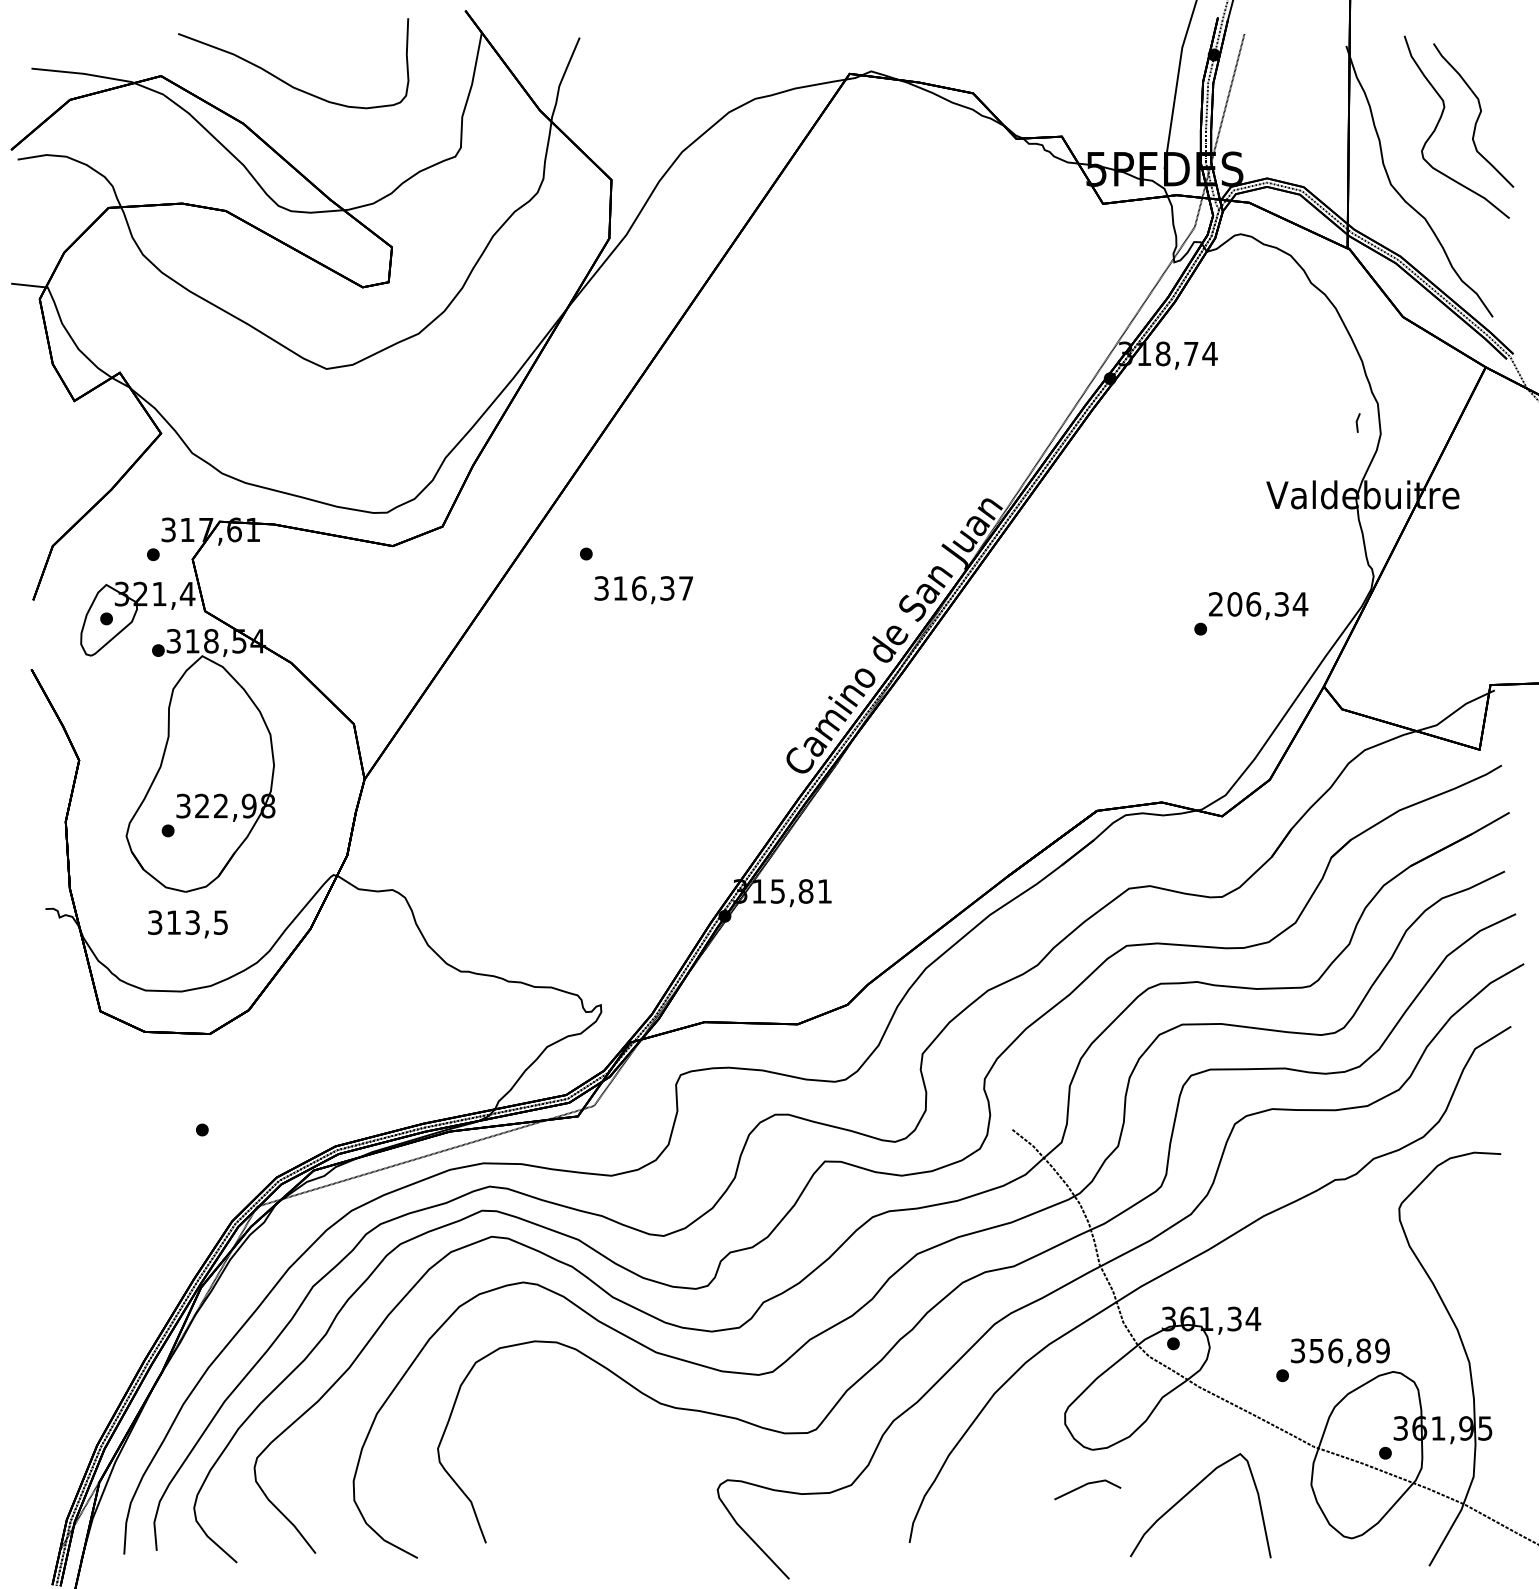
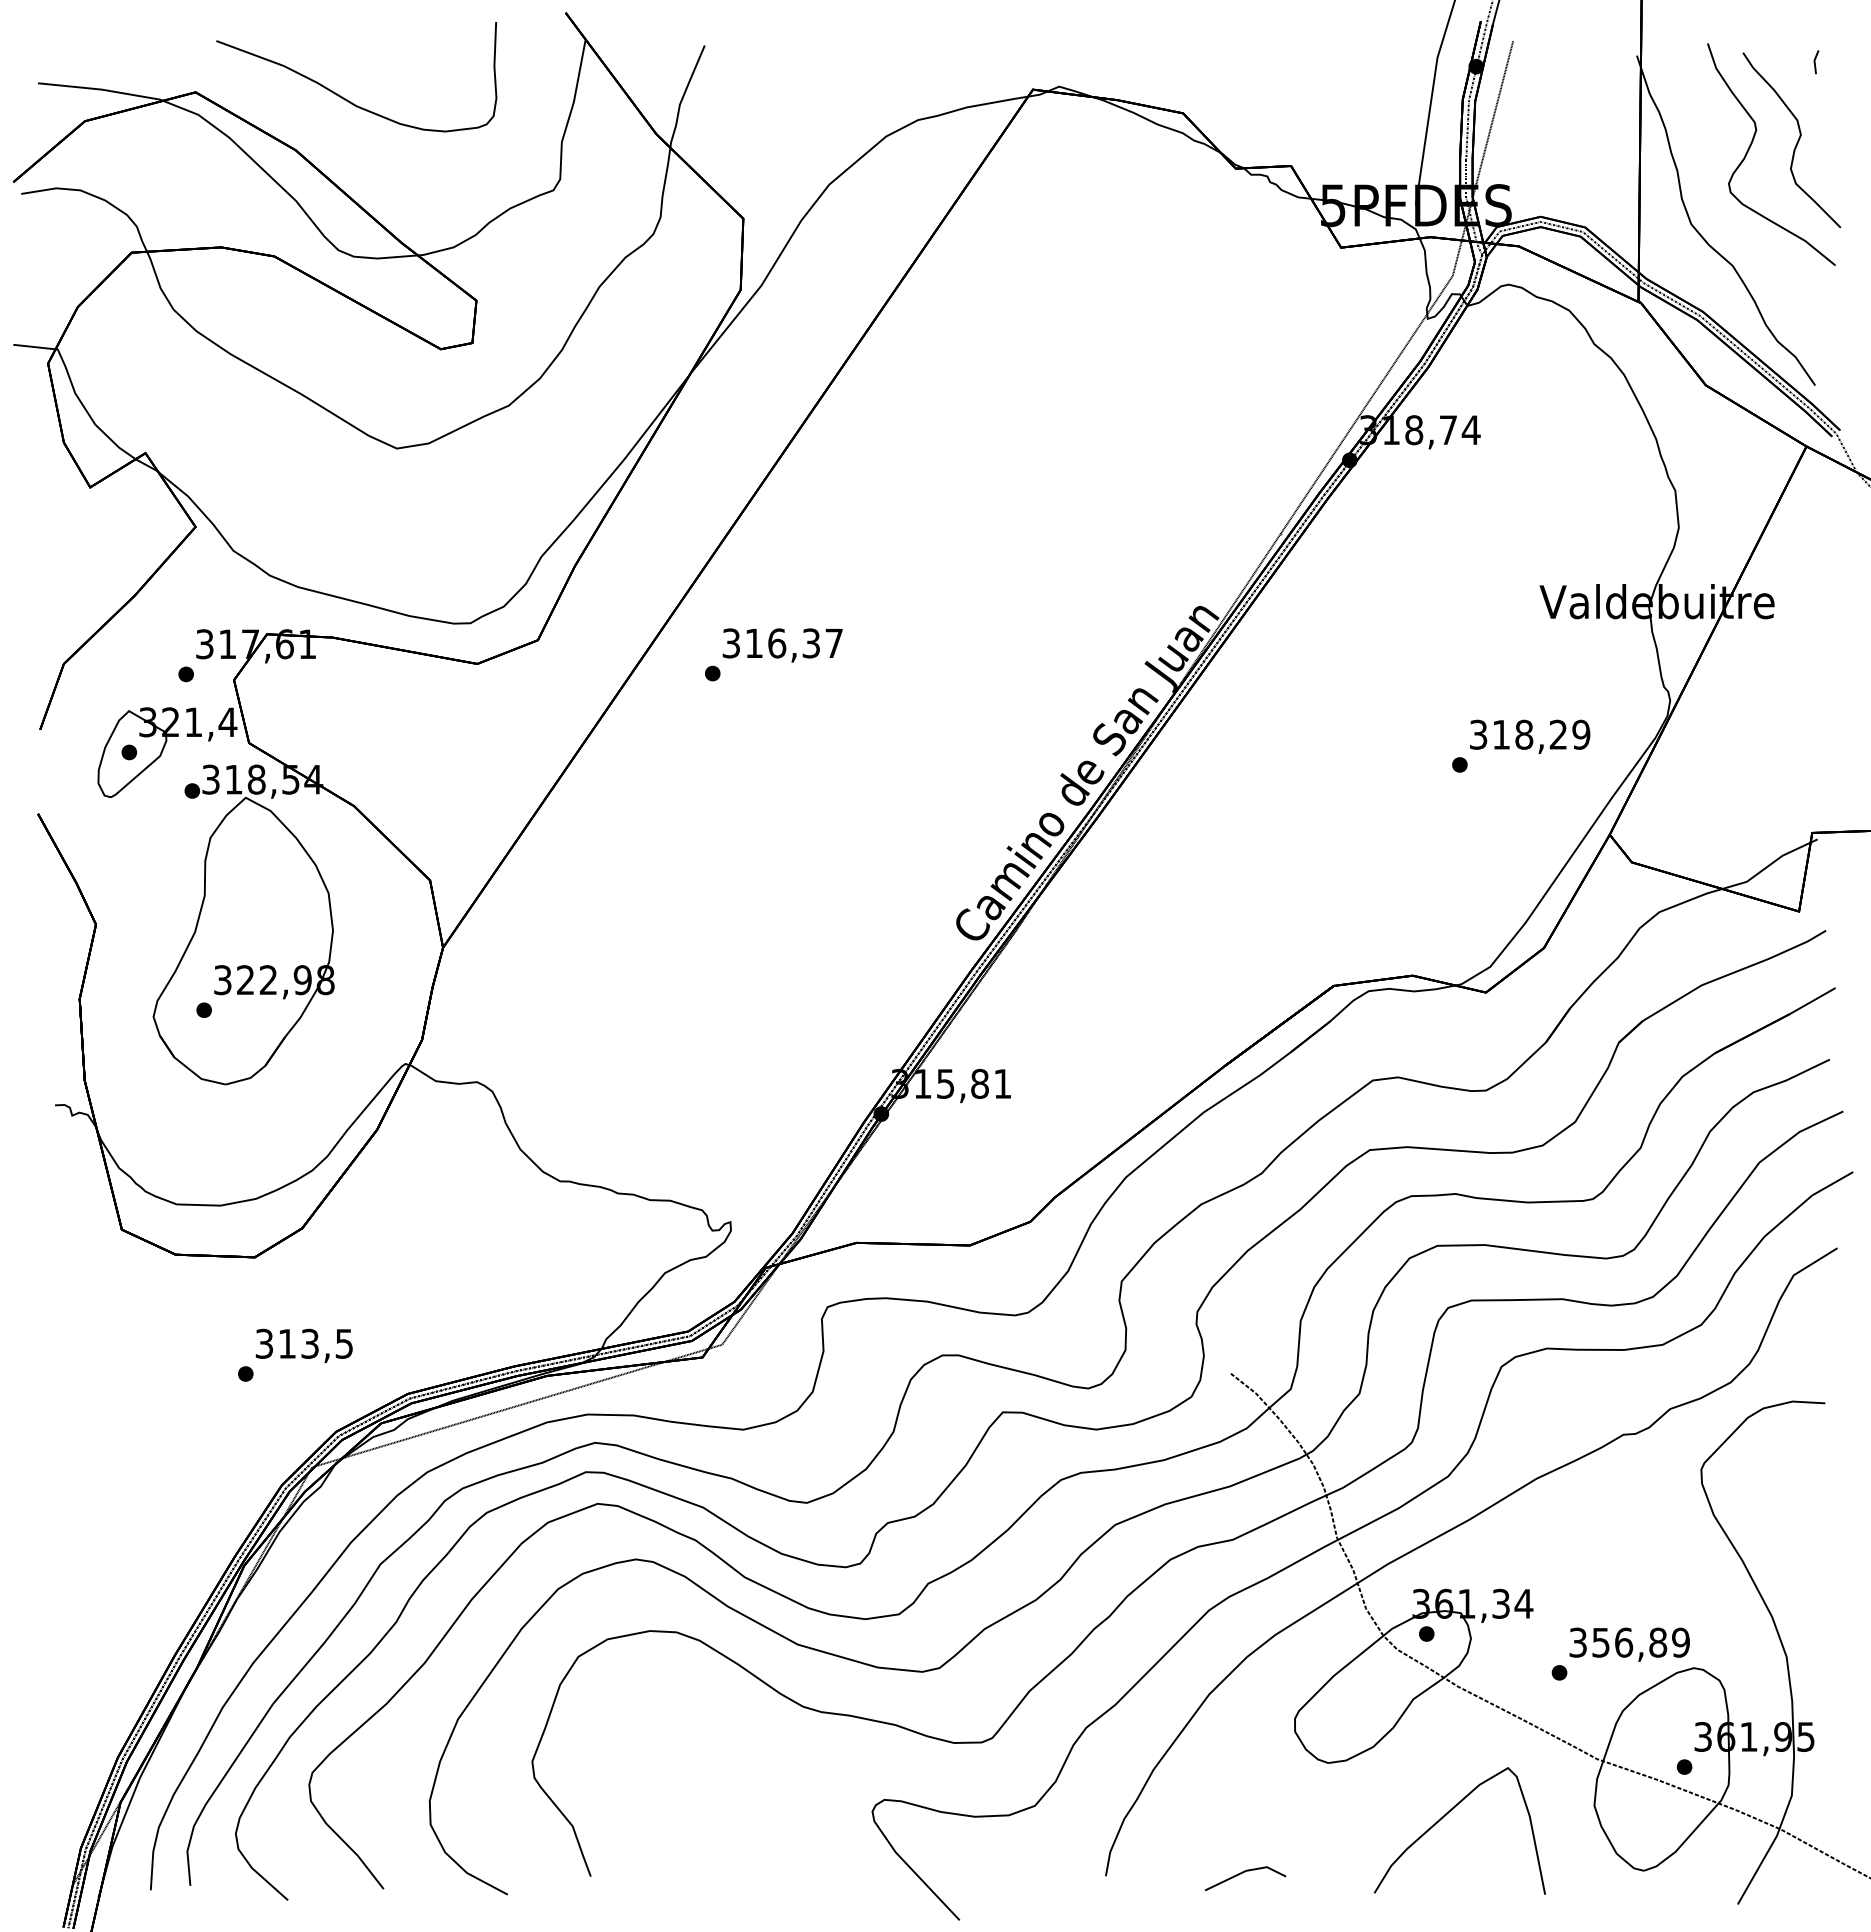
line: (1357, 423) -> (1815, 62), moved
text: (643, 590) -> (782, 645), moved
text: (1257, 604) -> (1529, 734), 206,34 -> 318,29
text: (187, 924) -> (303, 1345), moved
line: (1086, 1485) -> (1243, 1873), moved

